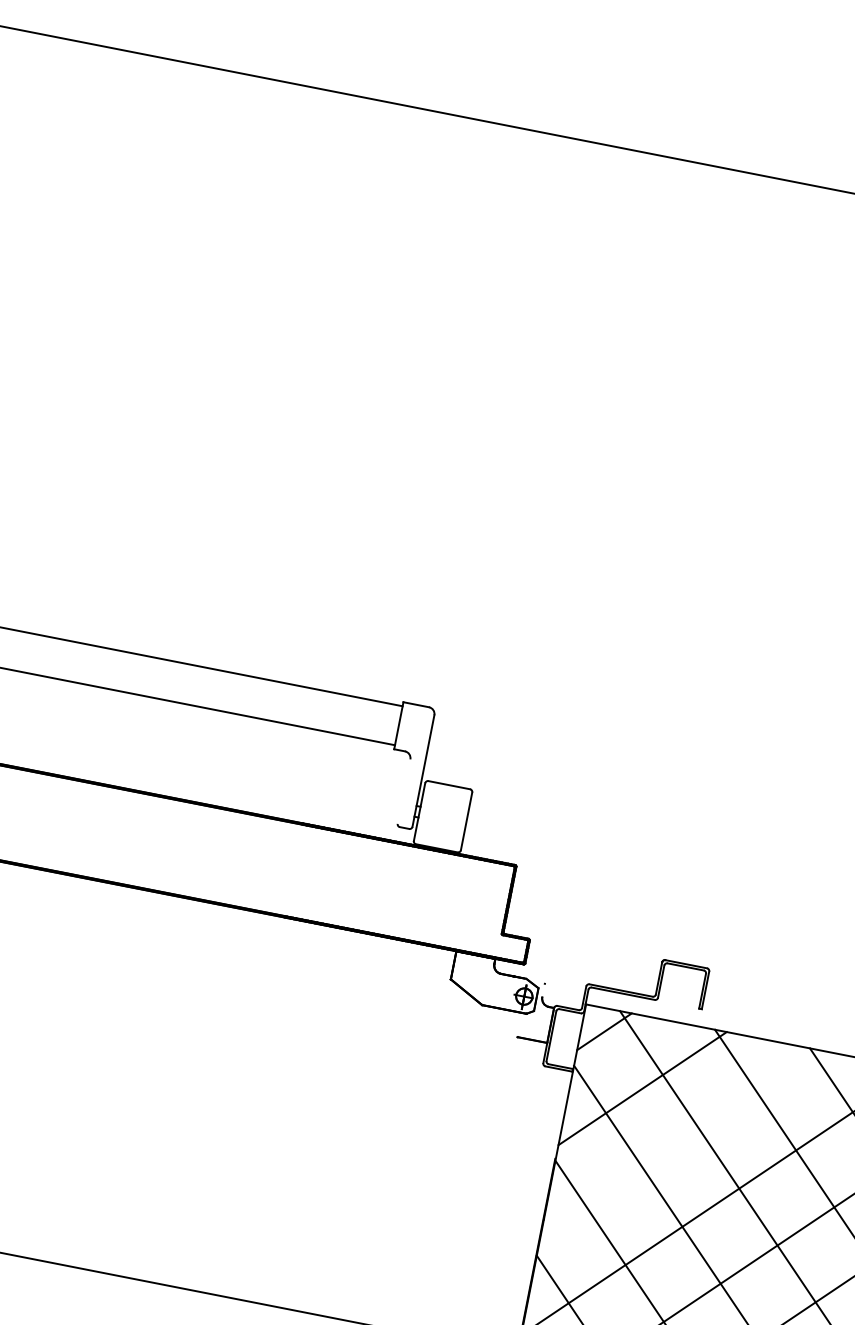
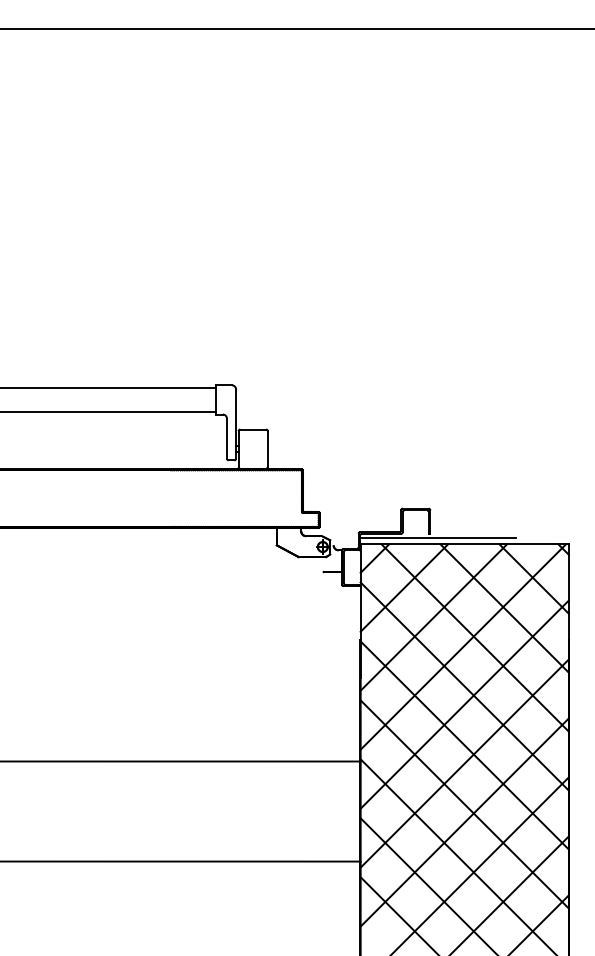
line: (403, 791) -> (226, 438), added
line: (713, 1019) -> (438, 538), added
line: (680, 1145) -> (433, 617), added

